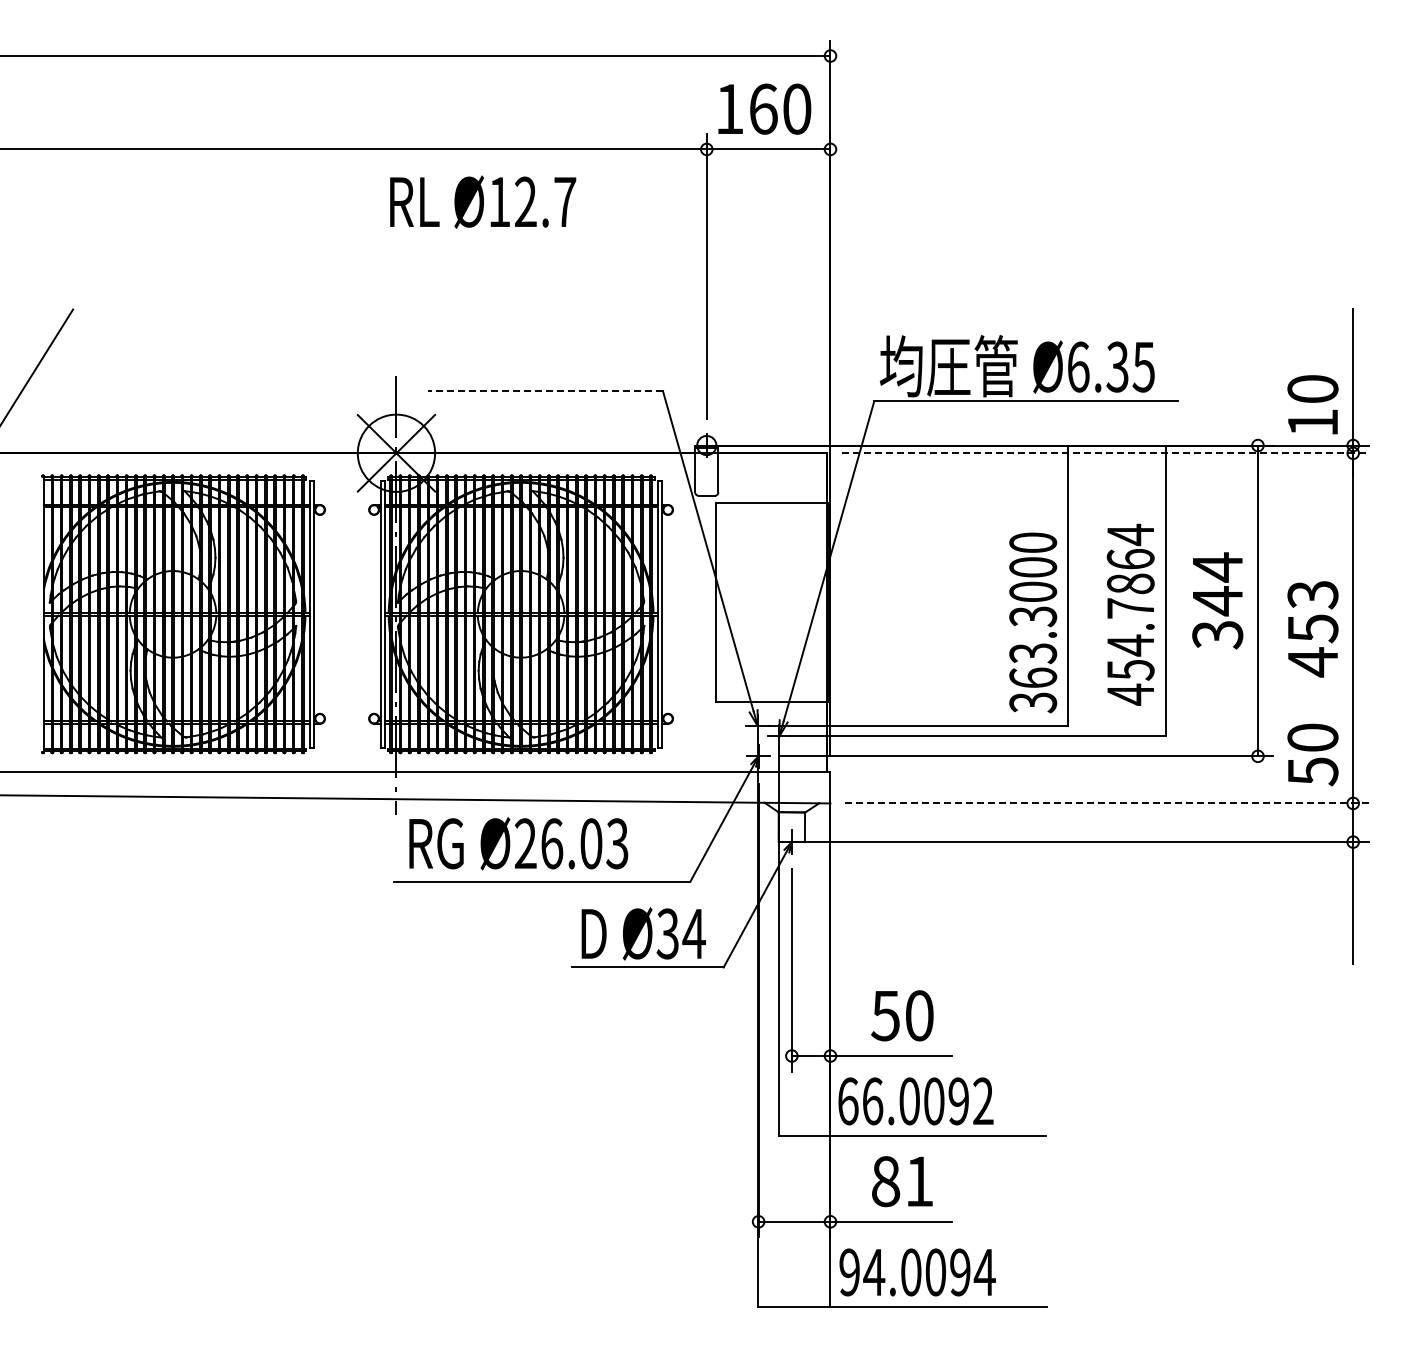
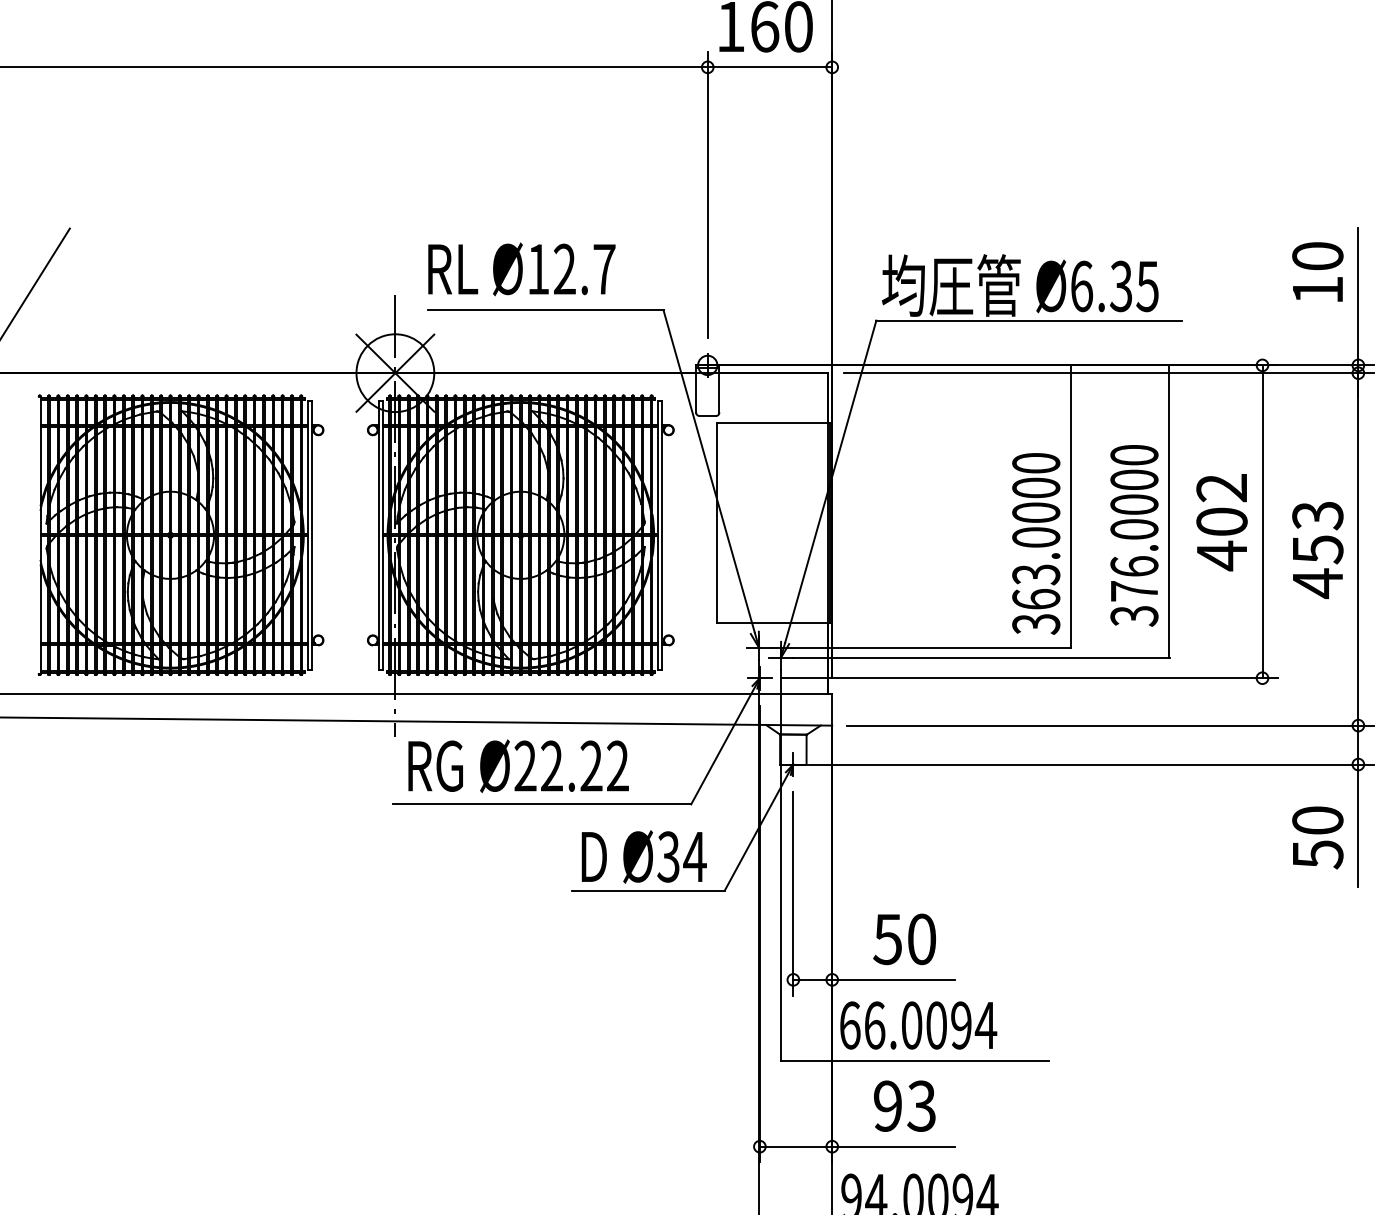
text: (483, 201) -> (522, 268), moved
line: (545, 390) -> (545, 309), dashed -> solid
text: (1312, 404) -> (1317, 271), moved
line: (1105, 453) -> (1109, 373), dashed -> solid
text: (1217, 601) -> (1221, 522), 344 -> 402
text: (1130, 614) -> (1134, 535), 454.7864 -> 376.0000
text: (1033, 616) -> (1036, 537), 363.3000 -> 363.0000
text: (1312, 754) -> (1317, 837), moved
line: (1106, 803) -> (1110, 725), dashed -> solid
text: (584, 843) -> (584, 765), Ø26.03 -> Ø22.22
text: (983, 1100) -> (986, 1024), 66.0092 -> 66.0094
text: (902, 1181) -> (904, 1106), 81 -> 93

